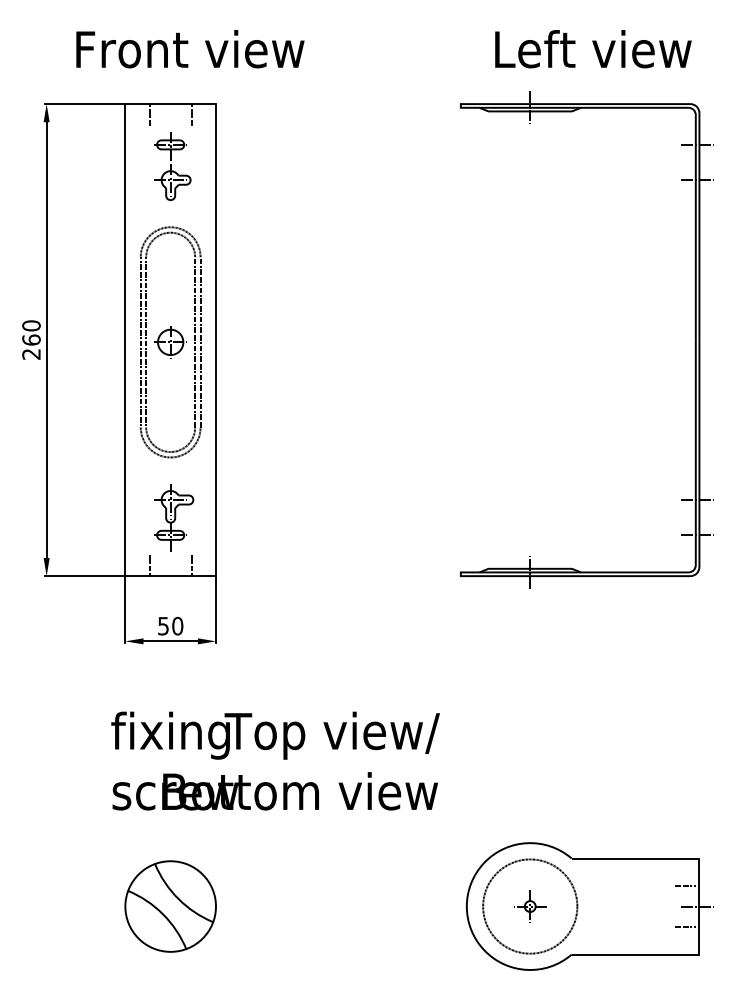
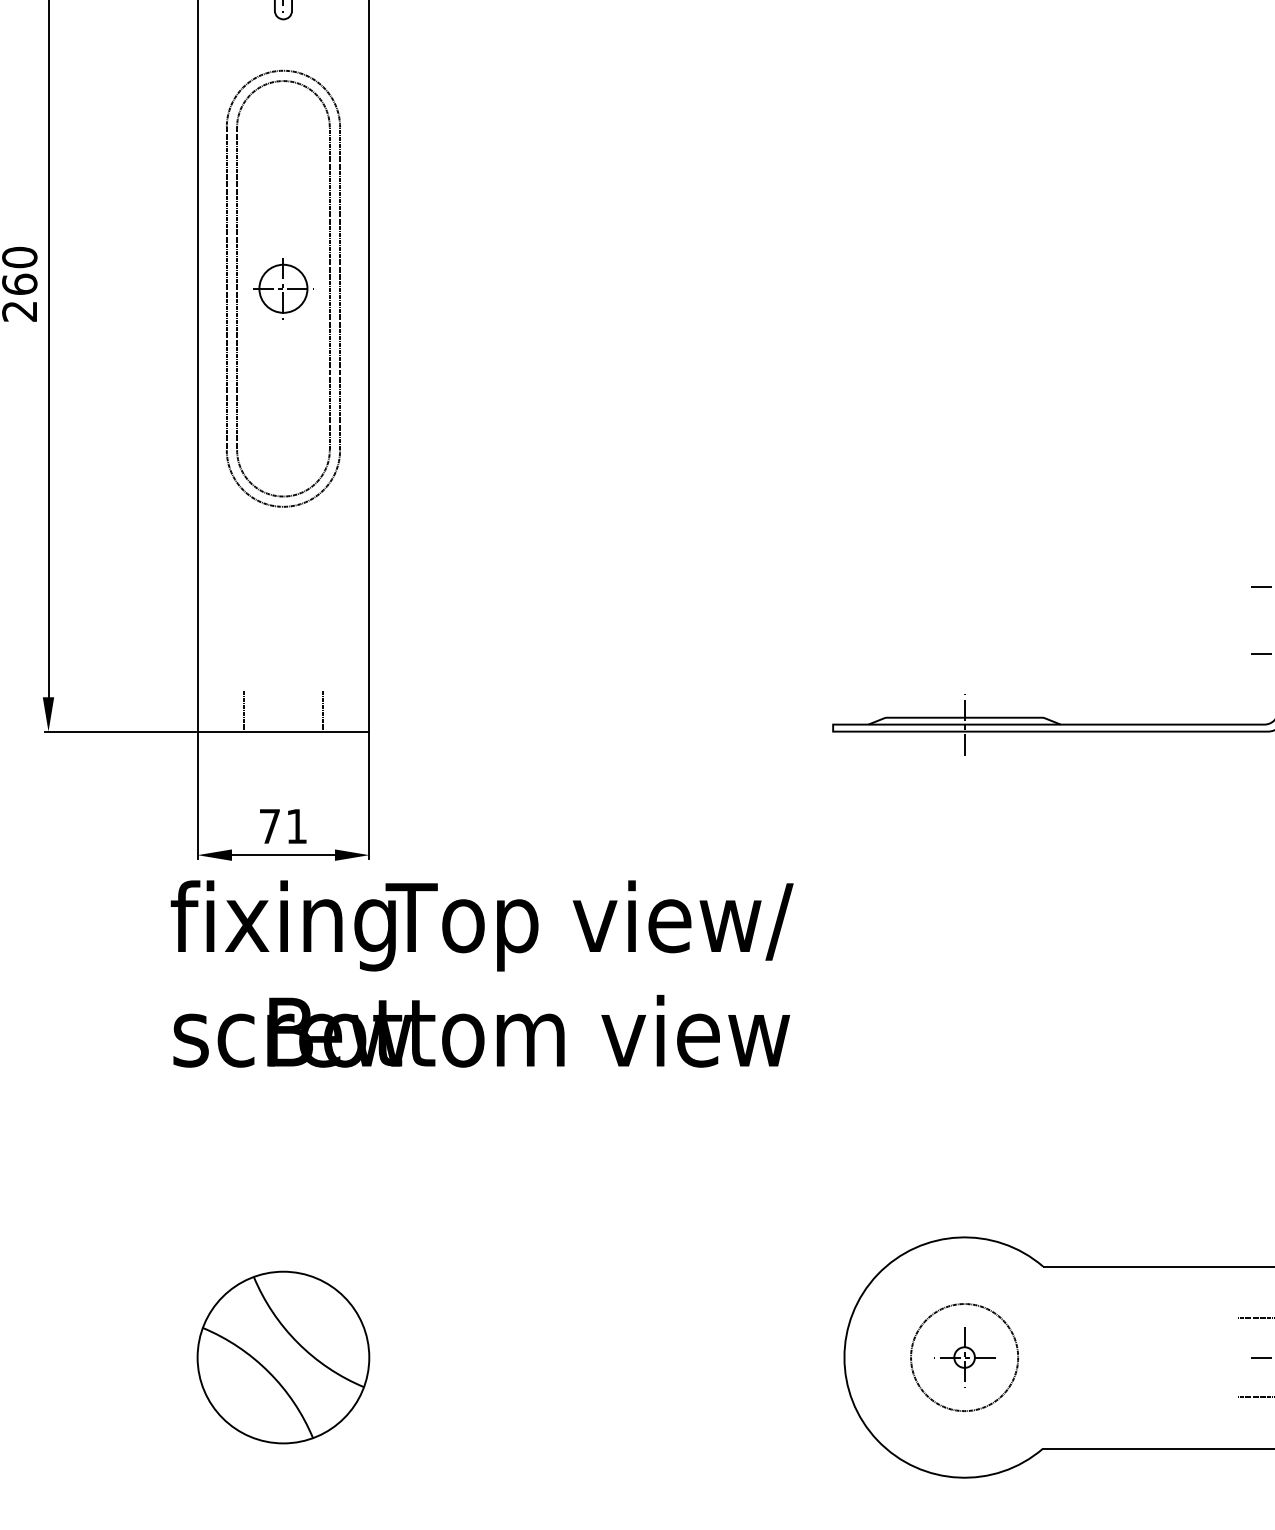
part: (174, 517) -> (290, 620), removed
text: (170, 625) -> (283, 825), 50 -> 71
text: (275, 760) -> (482, 972), moved
circle: (530, 906) -> (965, 1357), size x0.6

